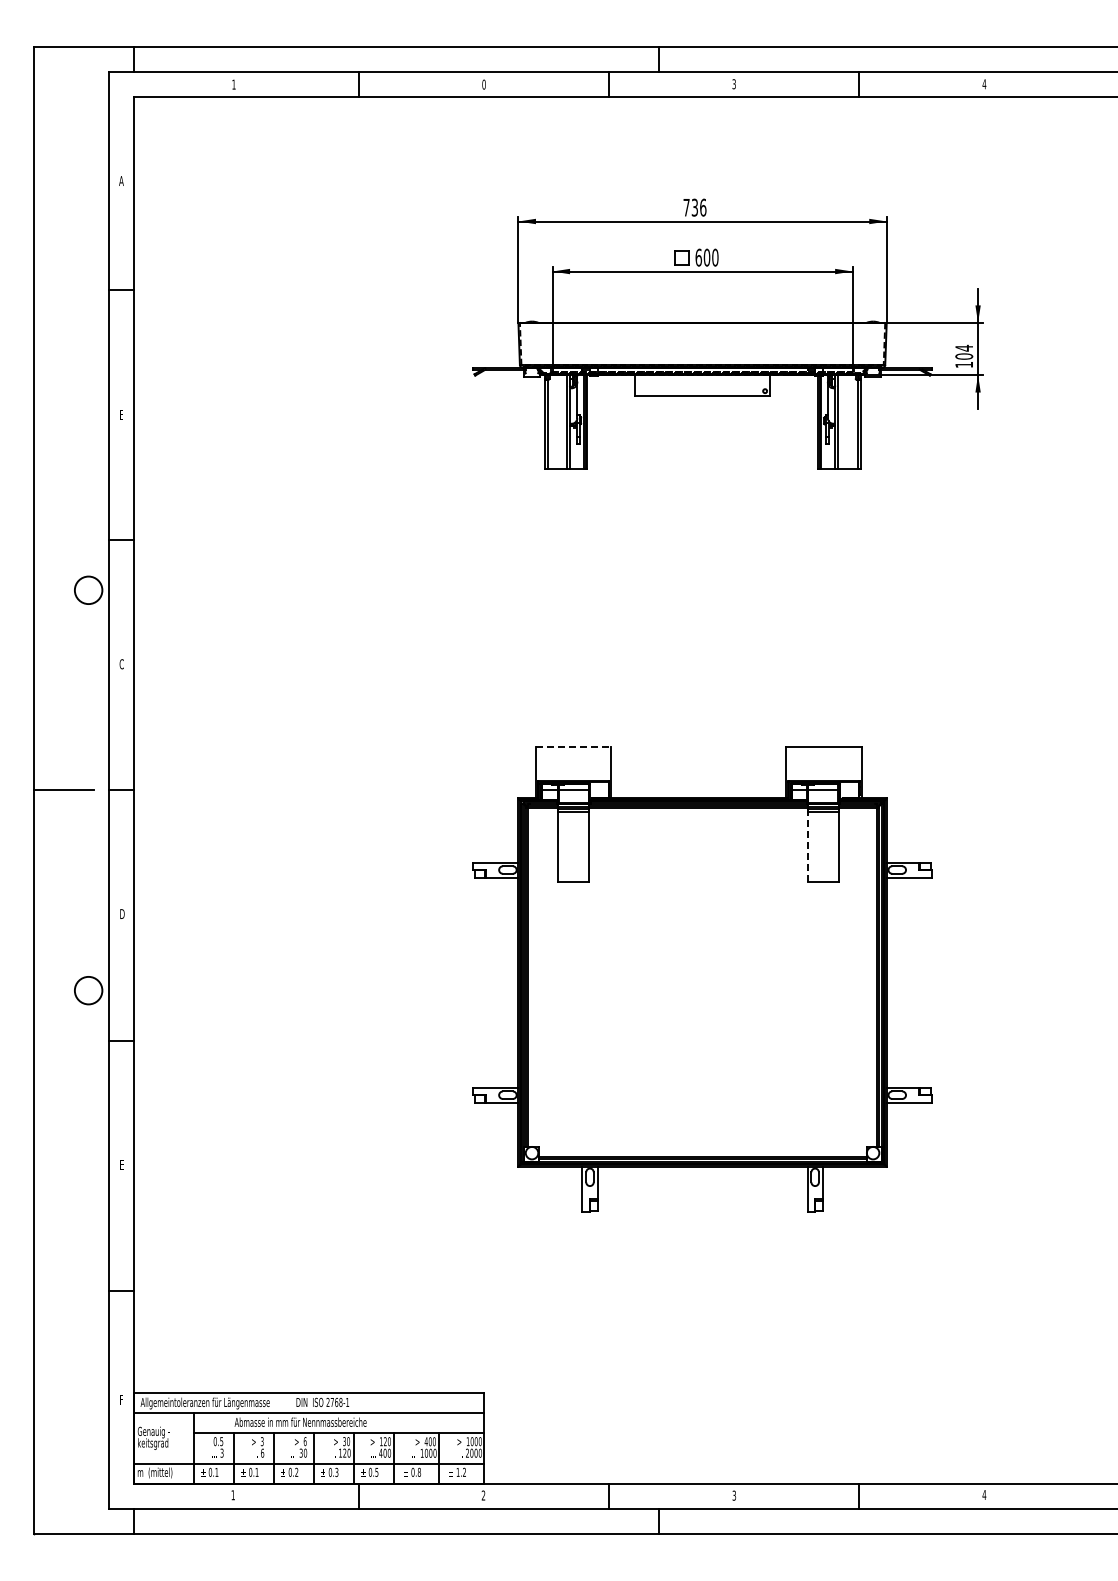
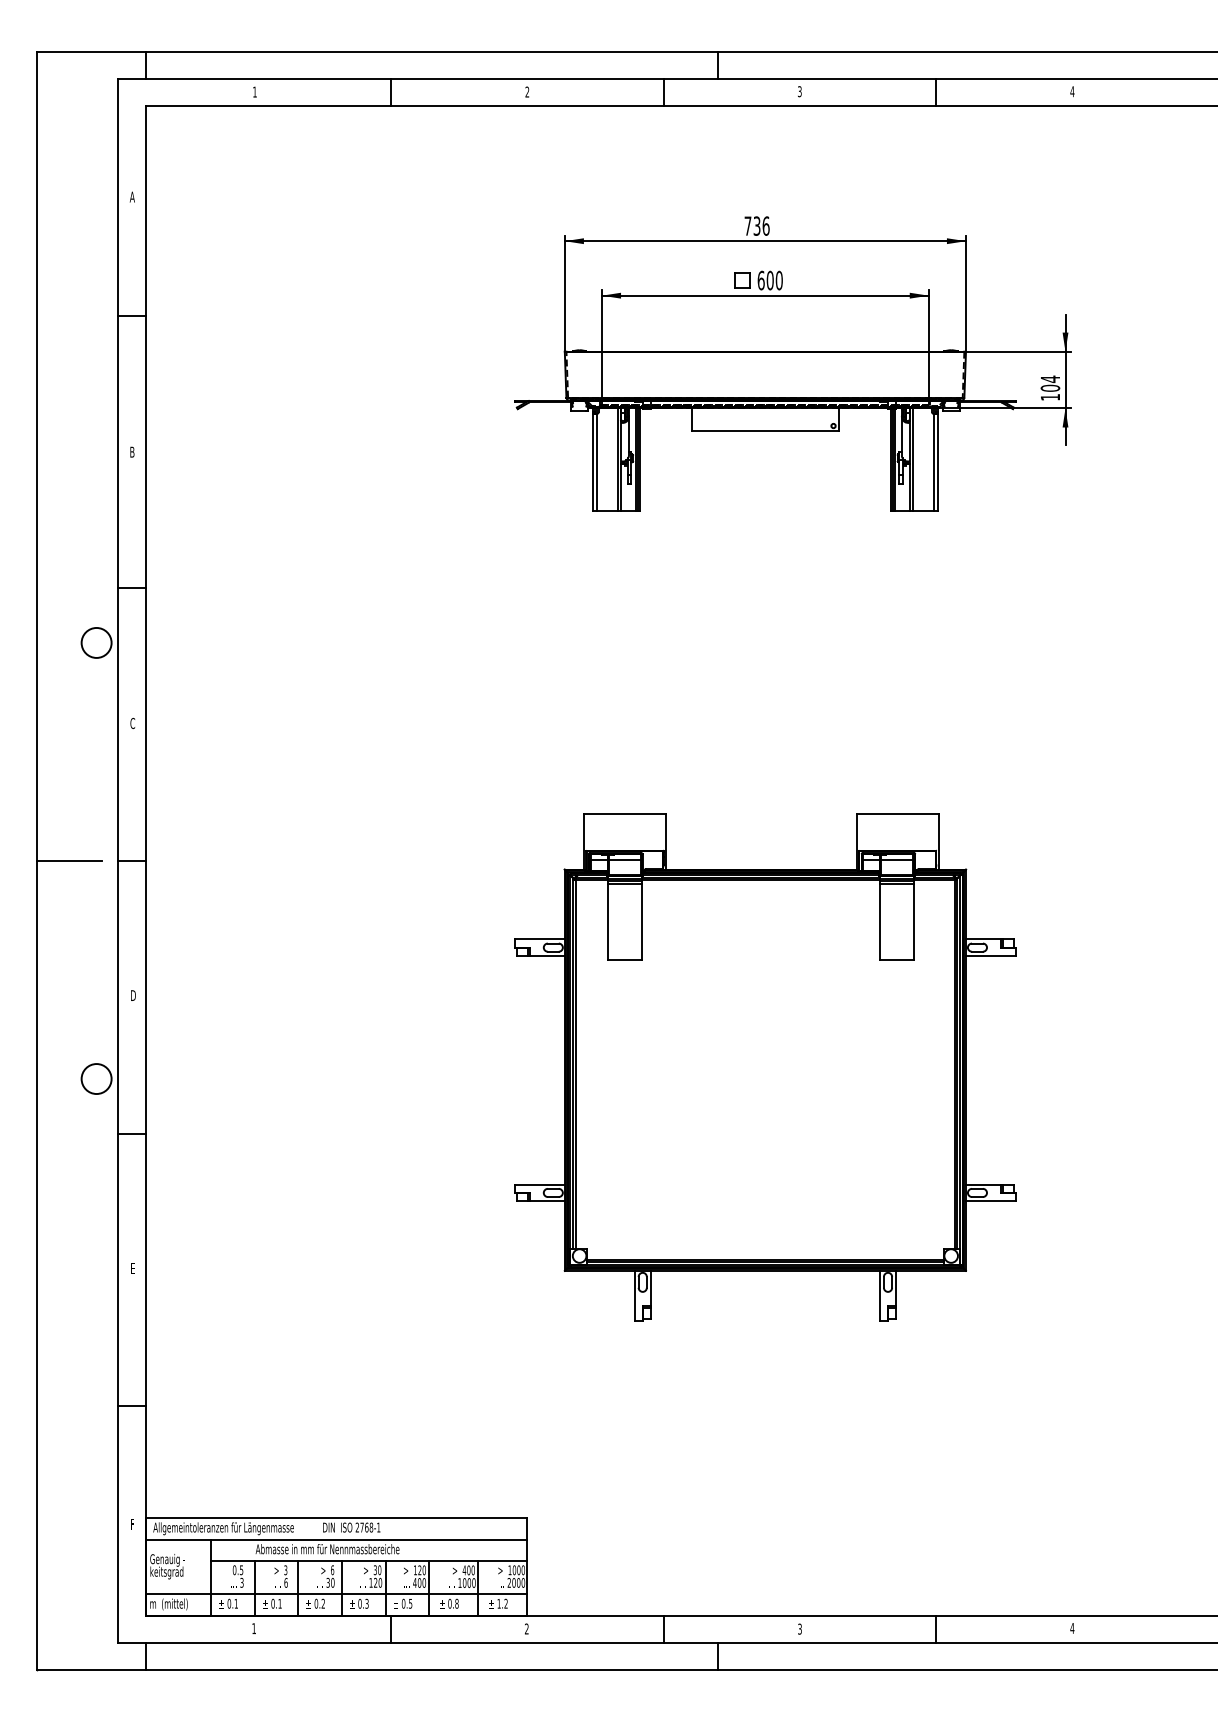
text: (483, 84) -> (526, 91), 0 -> 2
text: (121, 415) -> (132, 452), E -> B
line: (573, 747) -> (624, 814), dashed -> solid
line: (807, 846) -> (879, 922), dashed -> solid

